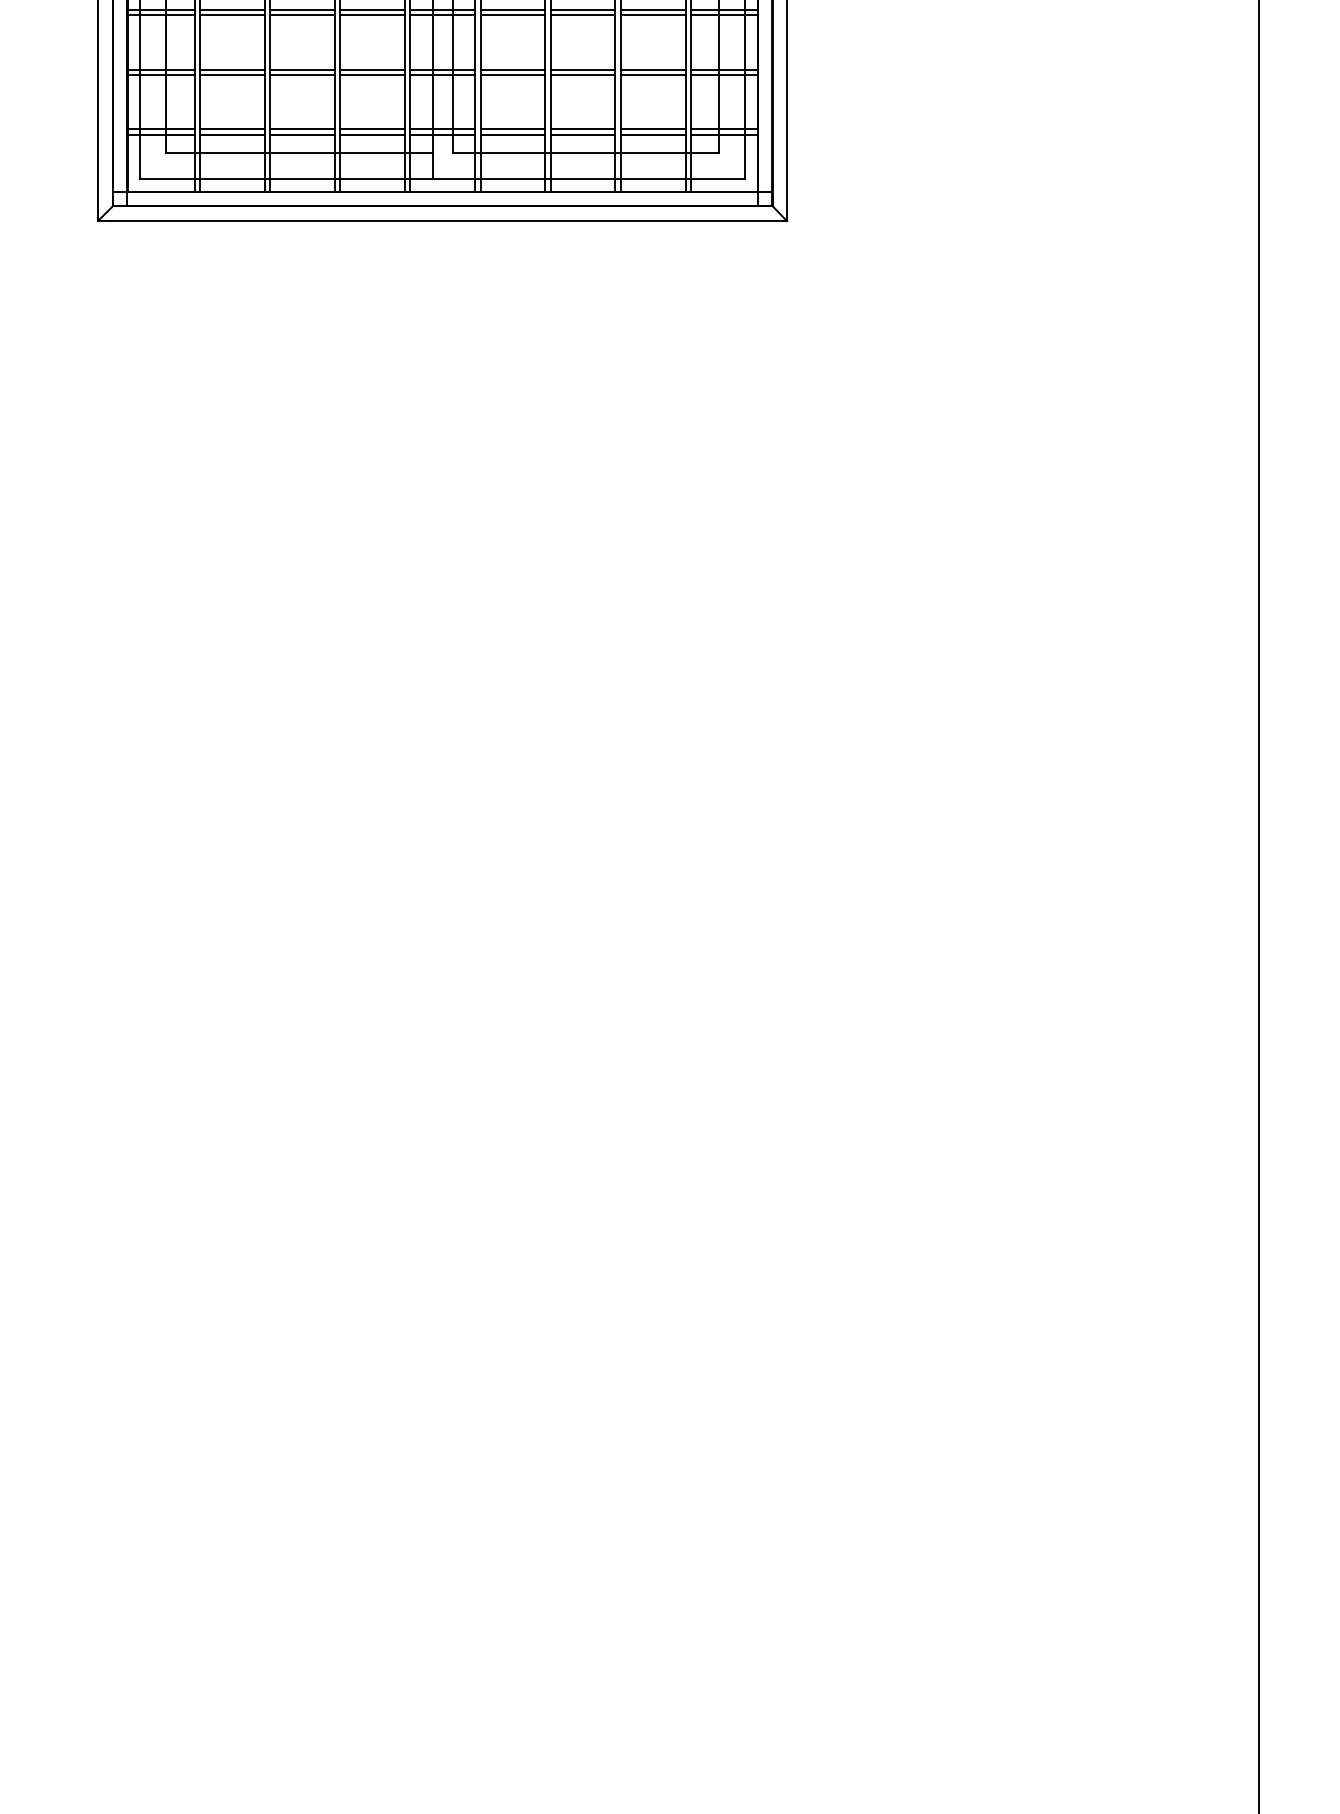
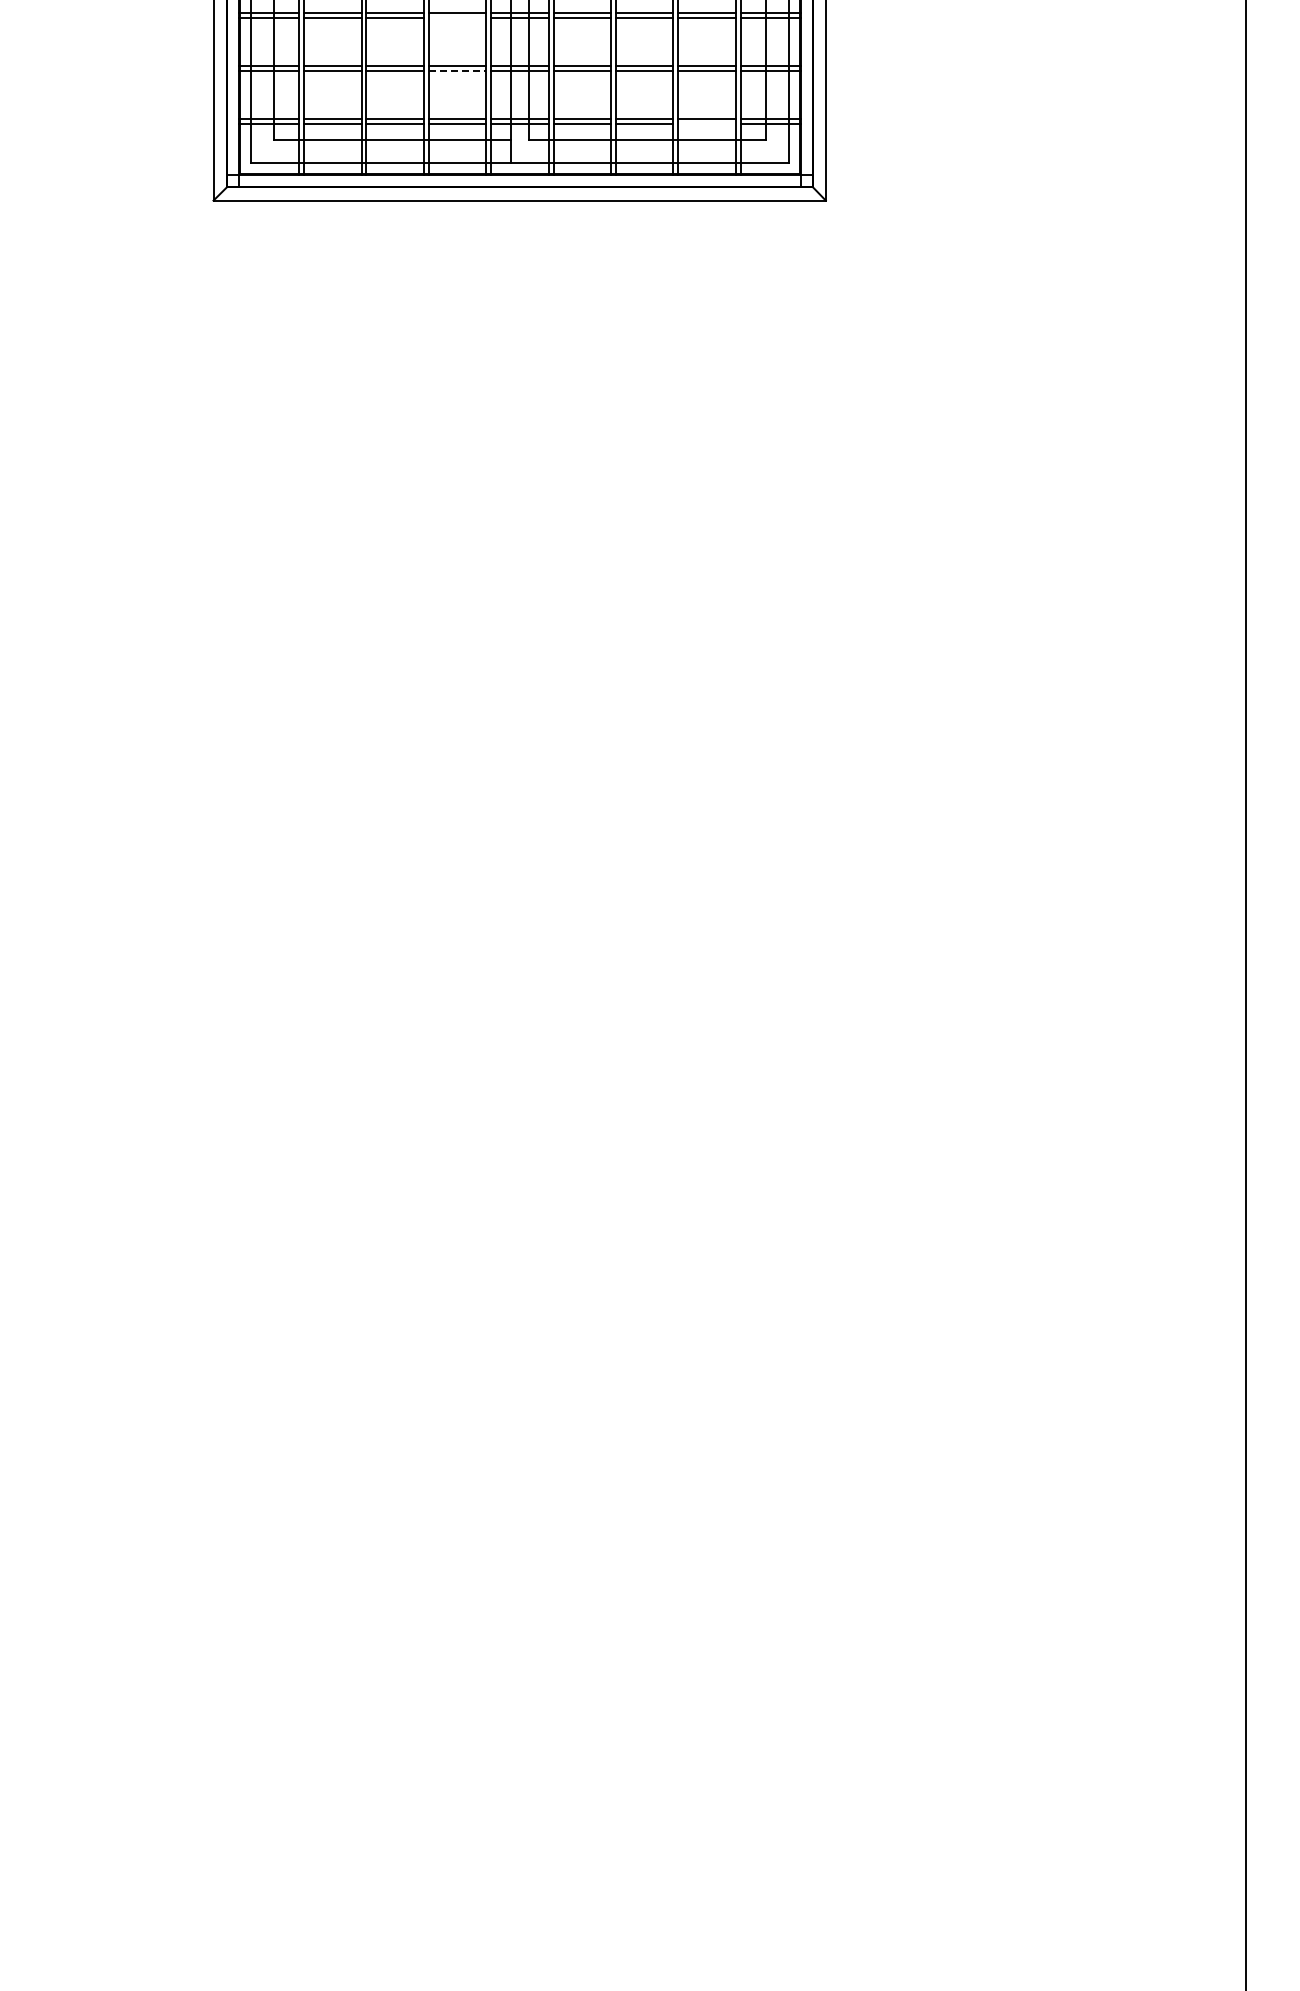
line: (372, 15) -> (457, 17), removed
line: (372, 74) -> (457, 70), solid -> dashed
line: (652, 134) -> (706, 123), removed

